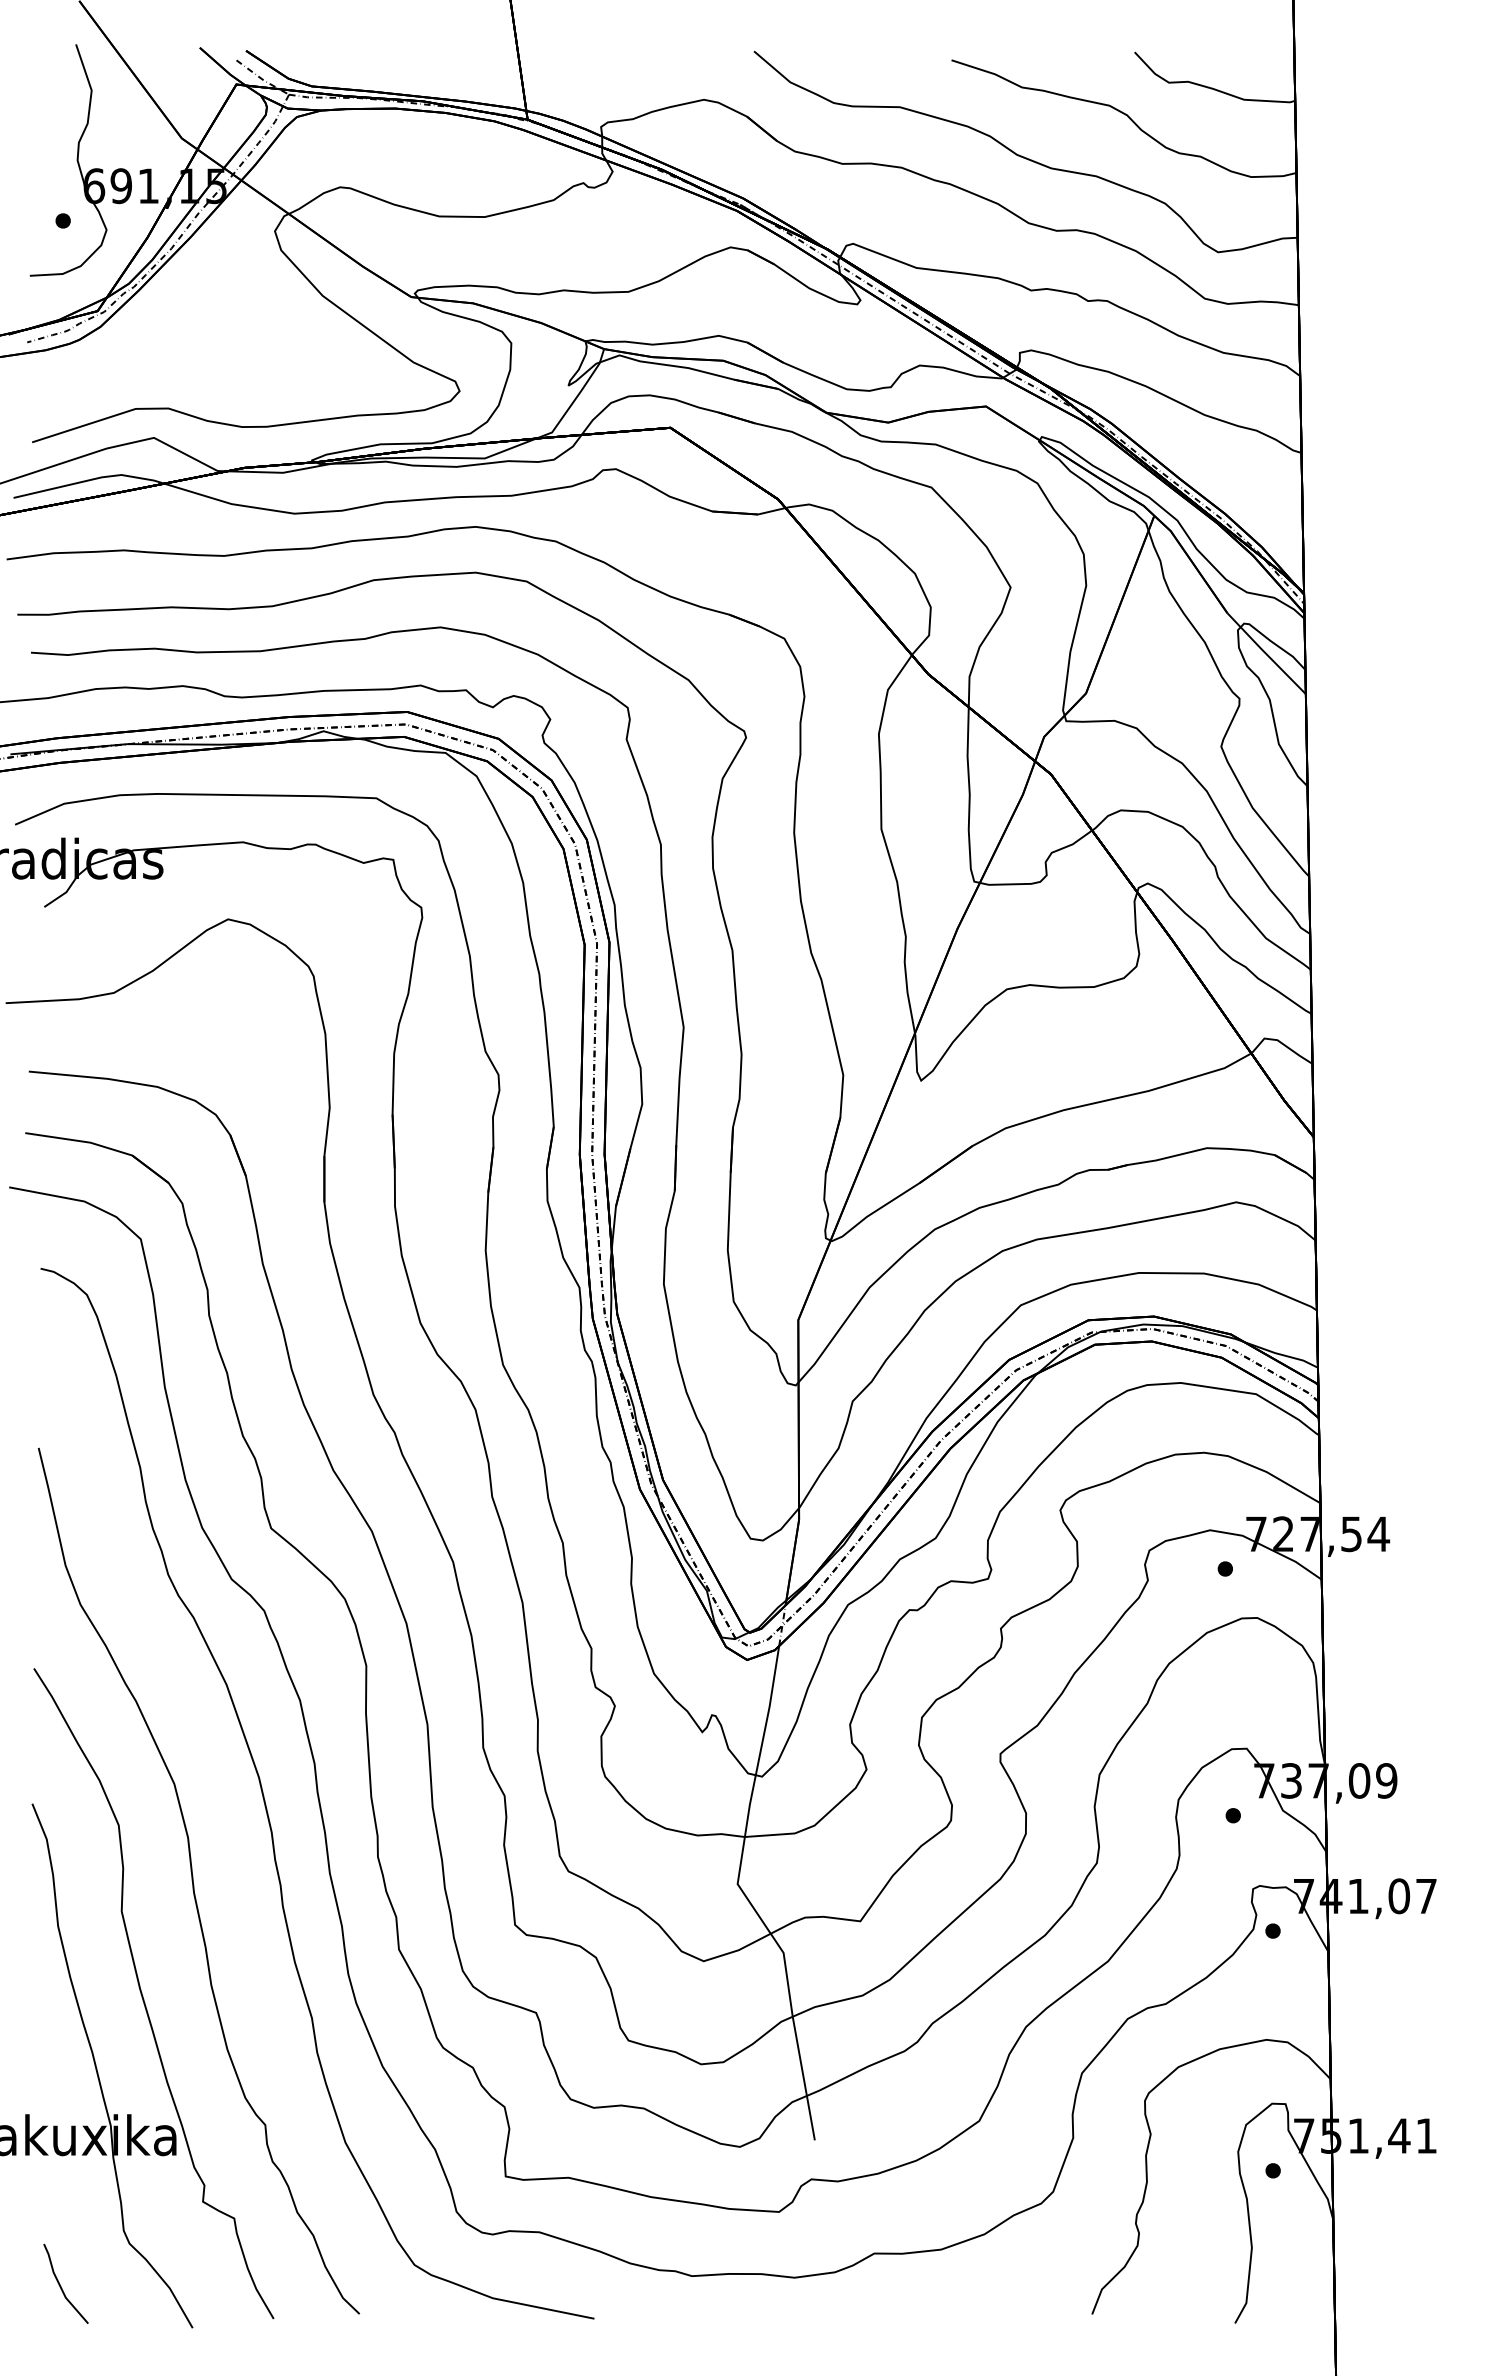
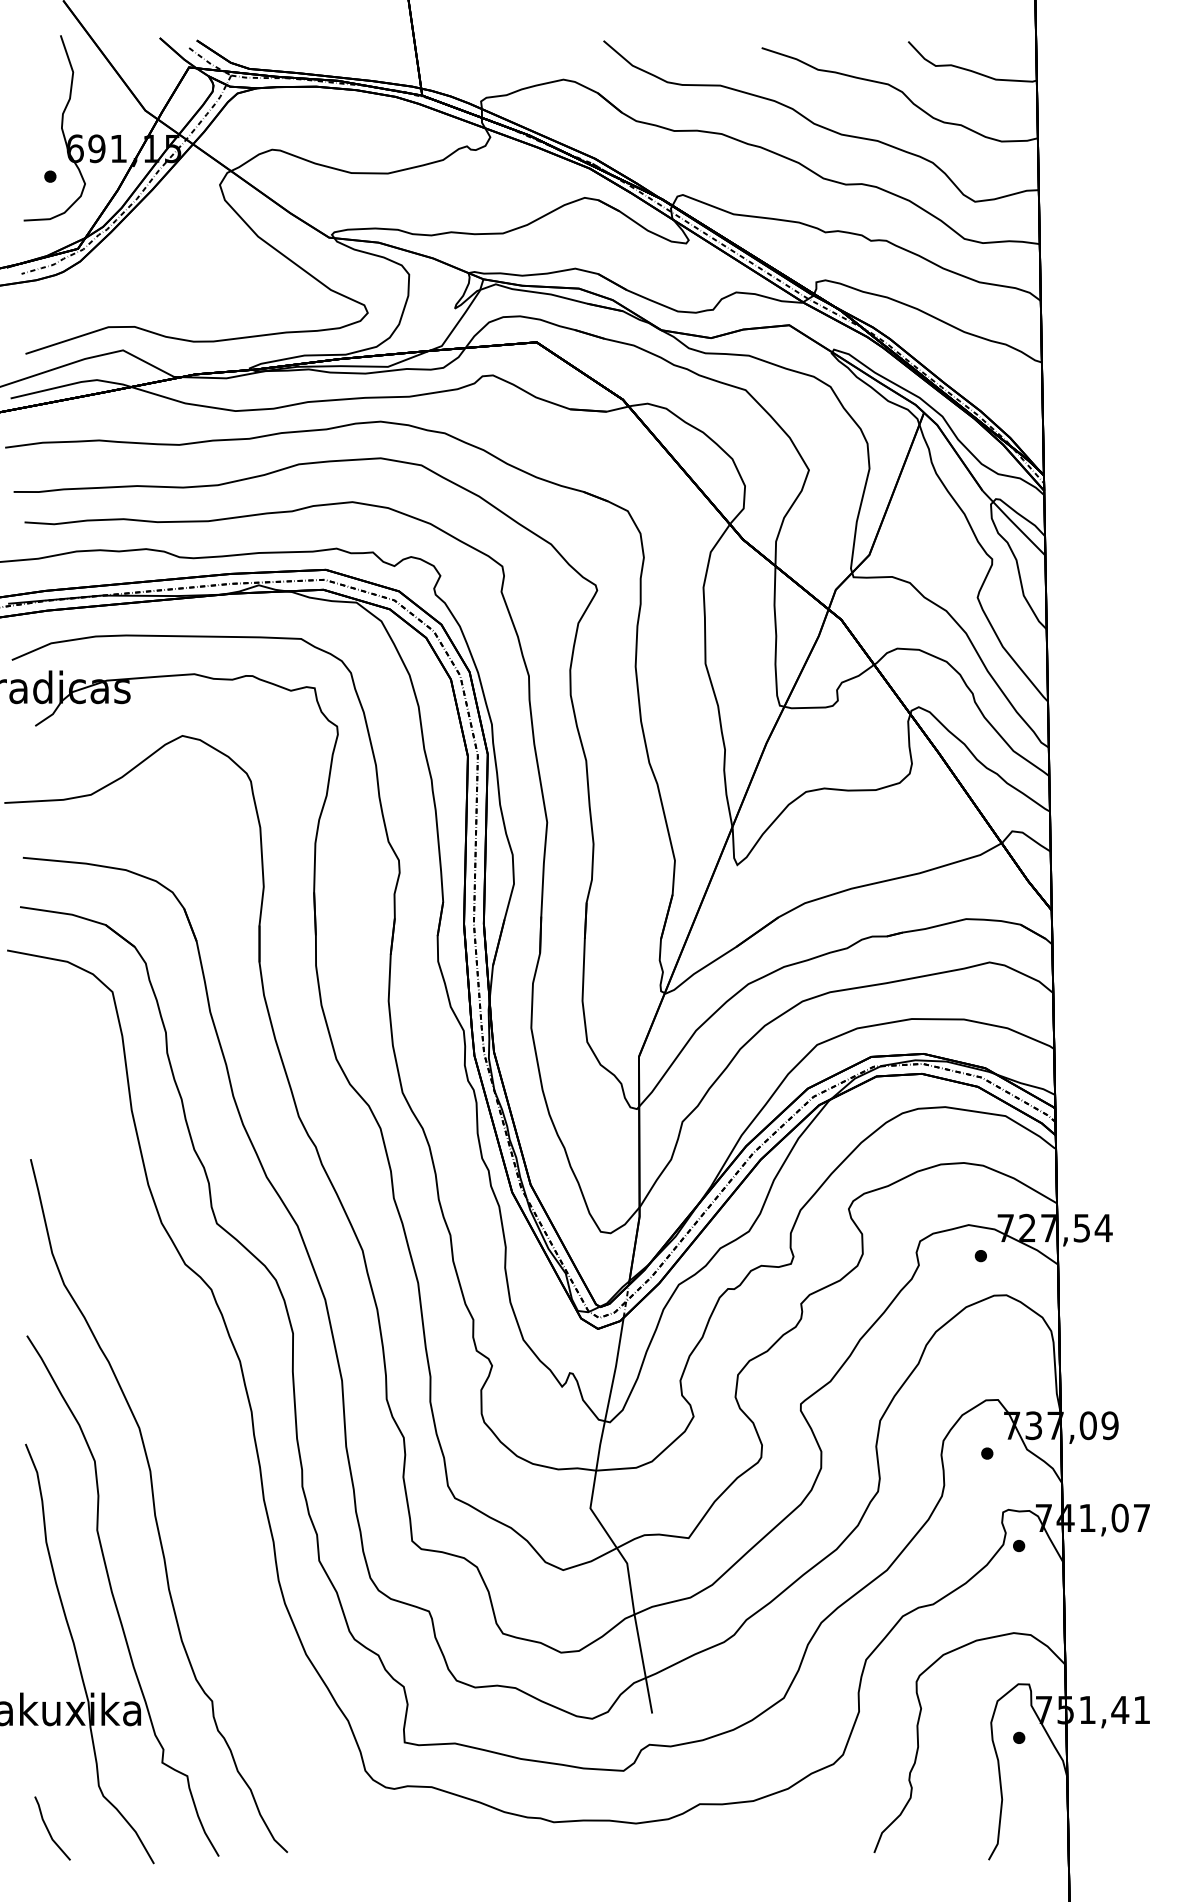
curve: (266, 1804) -> (213, 1444), removed

